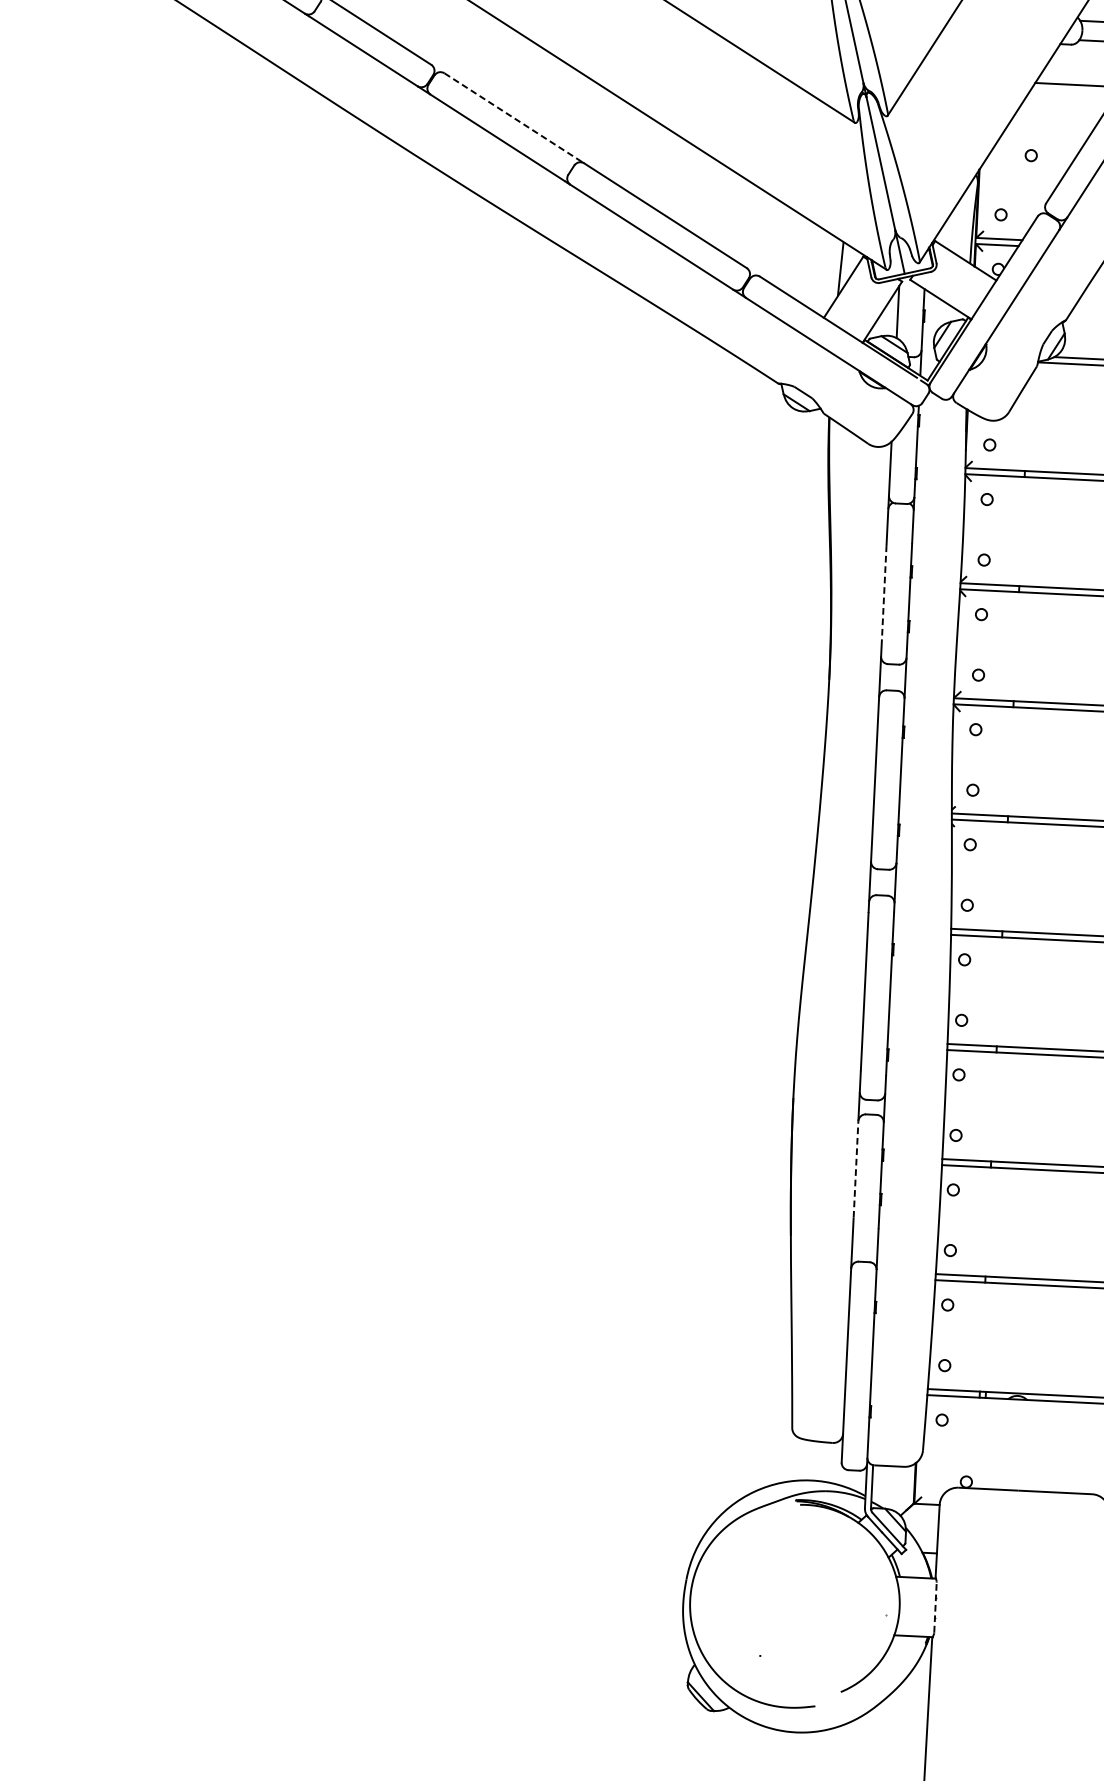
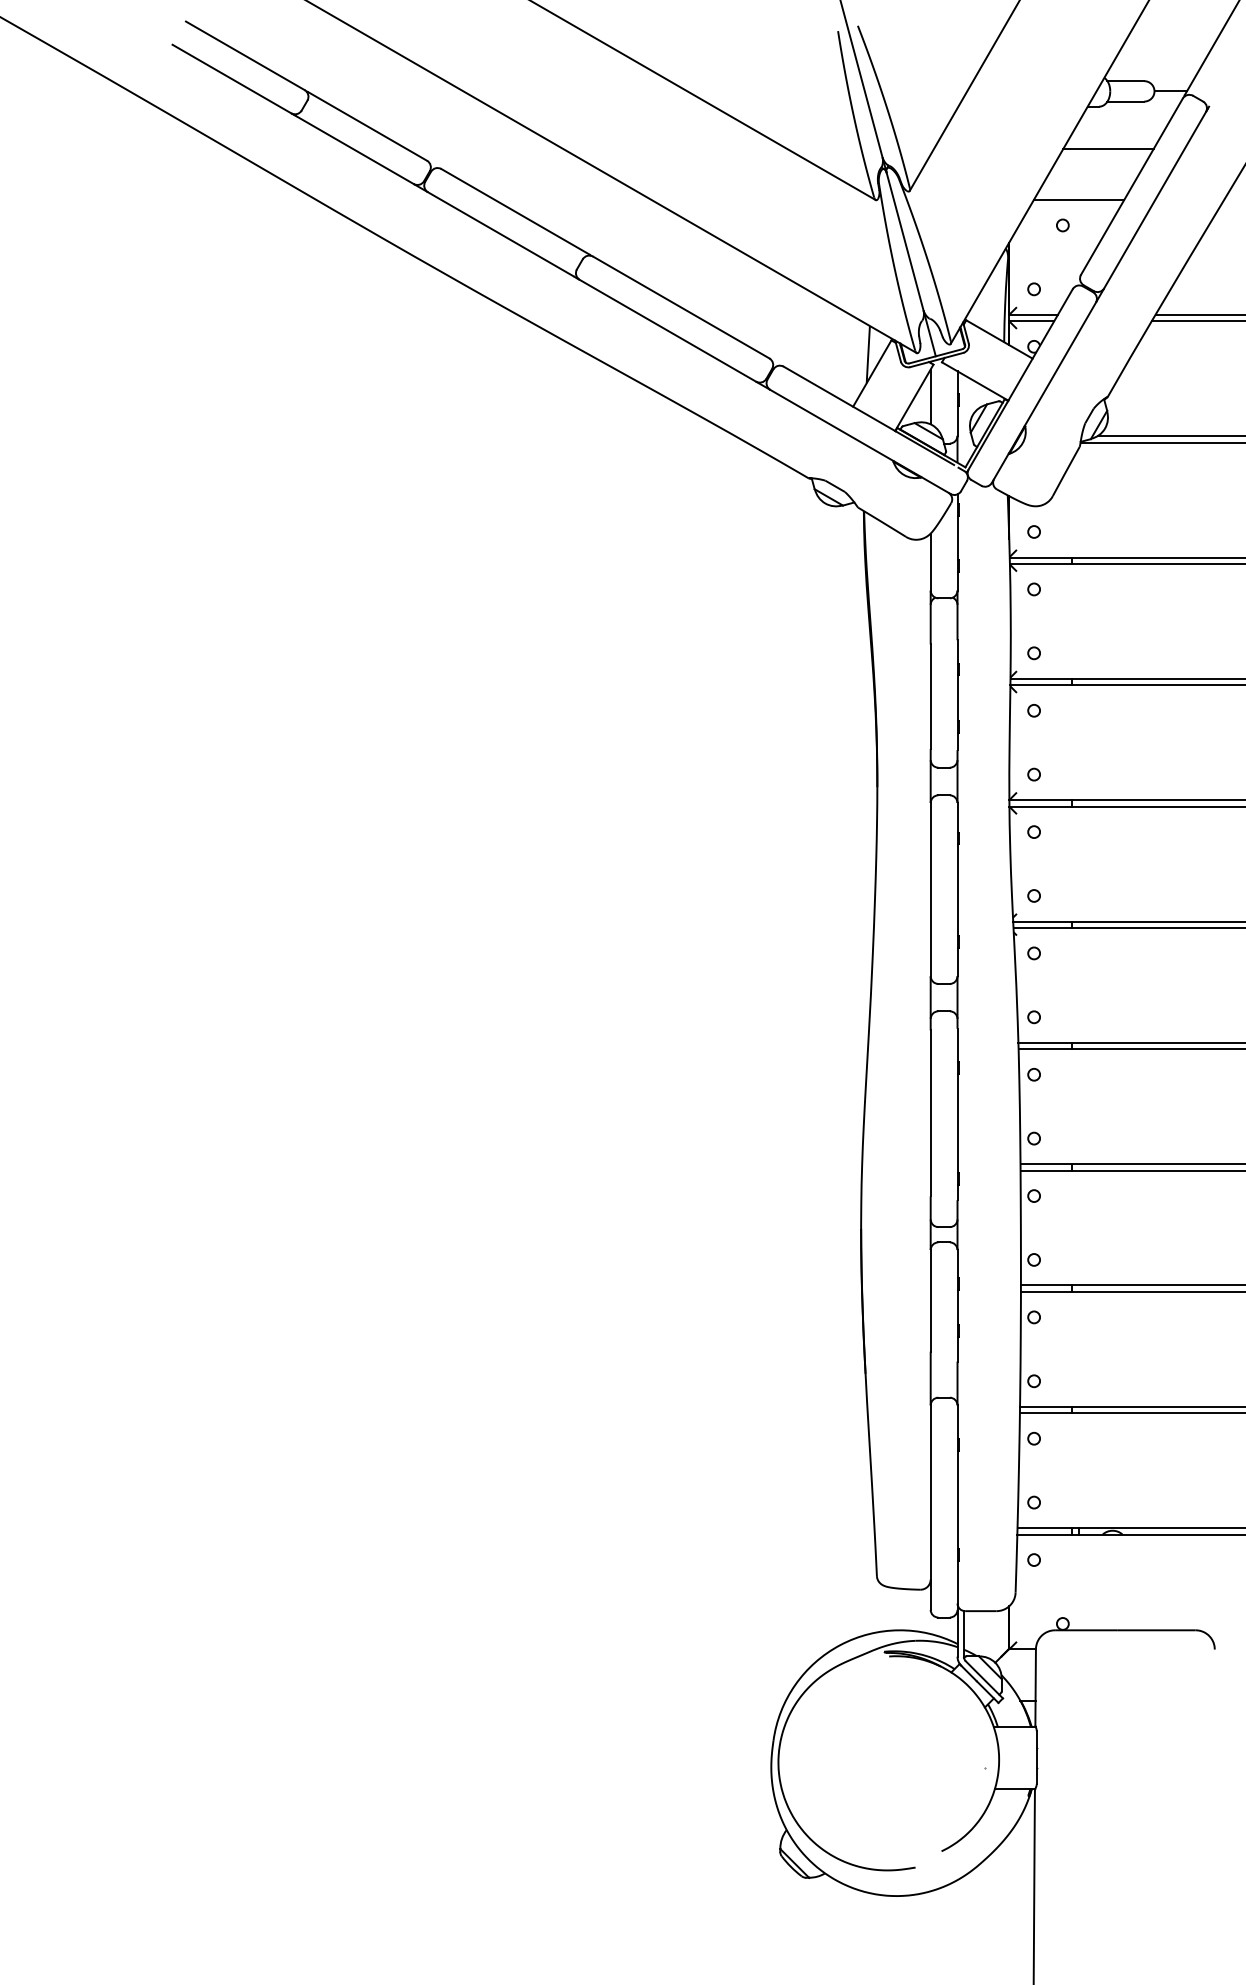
line: (512, 117) -> (515, 212), dashed -> solid
line: (1047, 131) -> (1078, 199), added
line: (883, 596) -> (930, 696), dashed -> solid
line: (855, 1169) -> (930, 1300), dashed -> solid
line: (935, 1607) -> (1036, 1757), dashed -> solid

